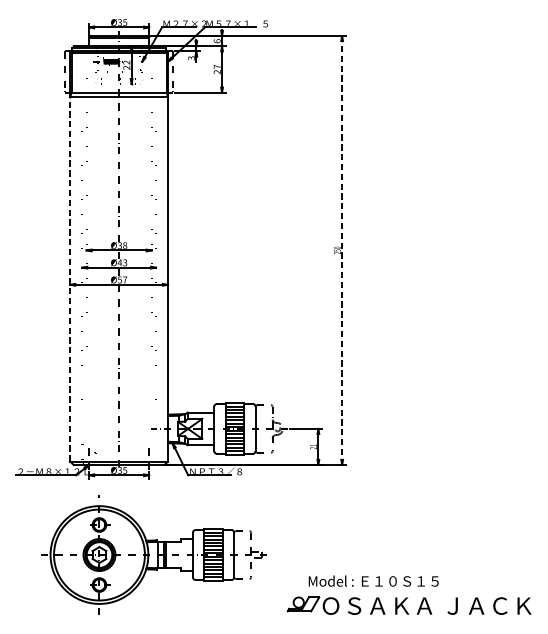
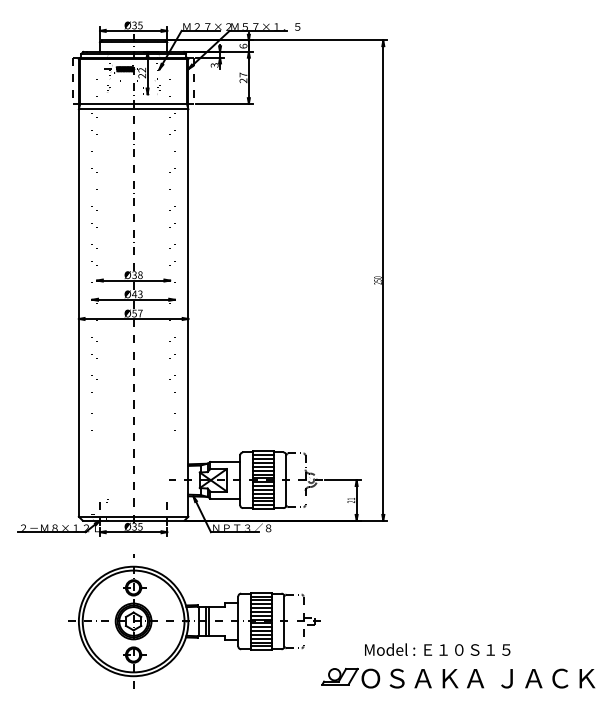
line: (342, 250) -> (383, 280), dashed -> solid
line: (69, 279) -> (78, 313), dashed -> solid
part: (153, 555) -> (194, 621), moved
text: (373, 580) -> (437, 649), moved

